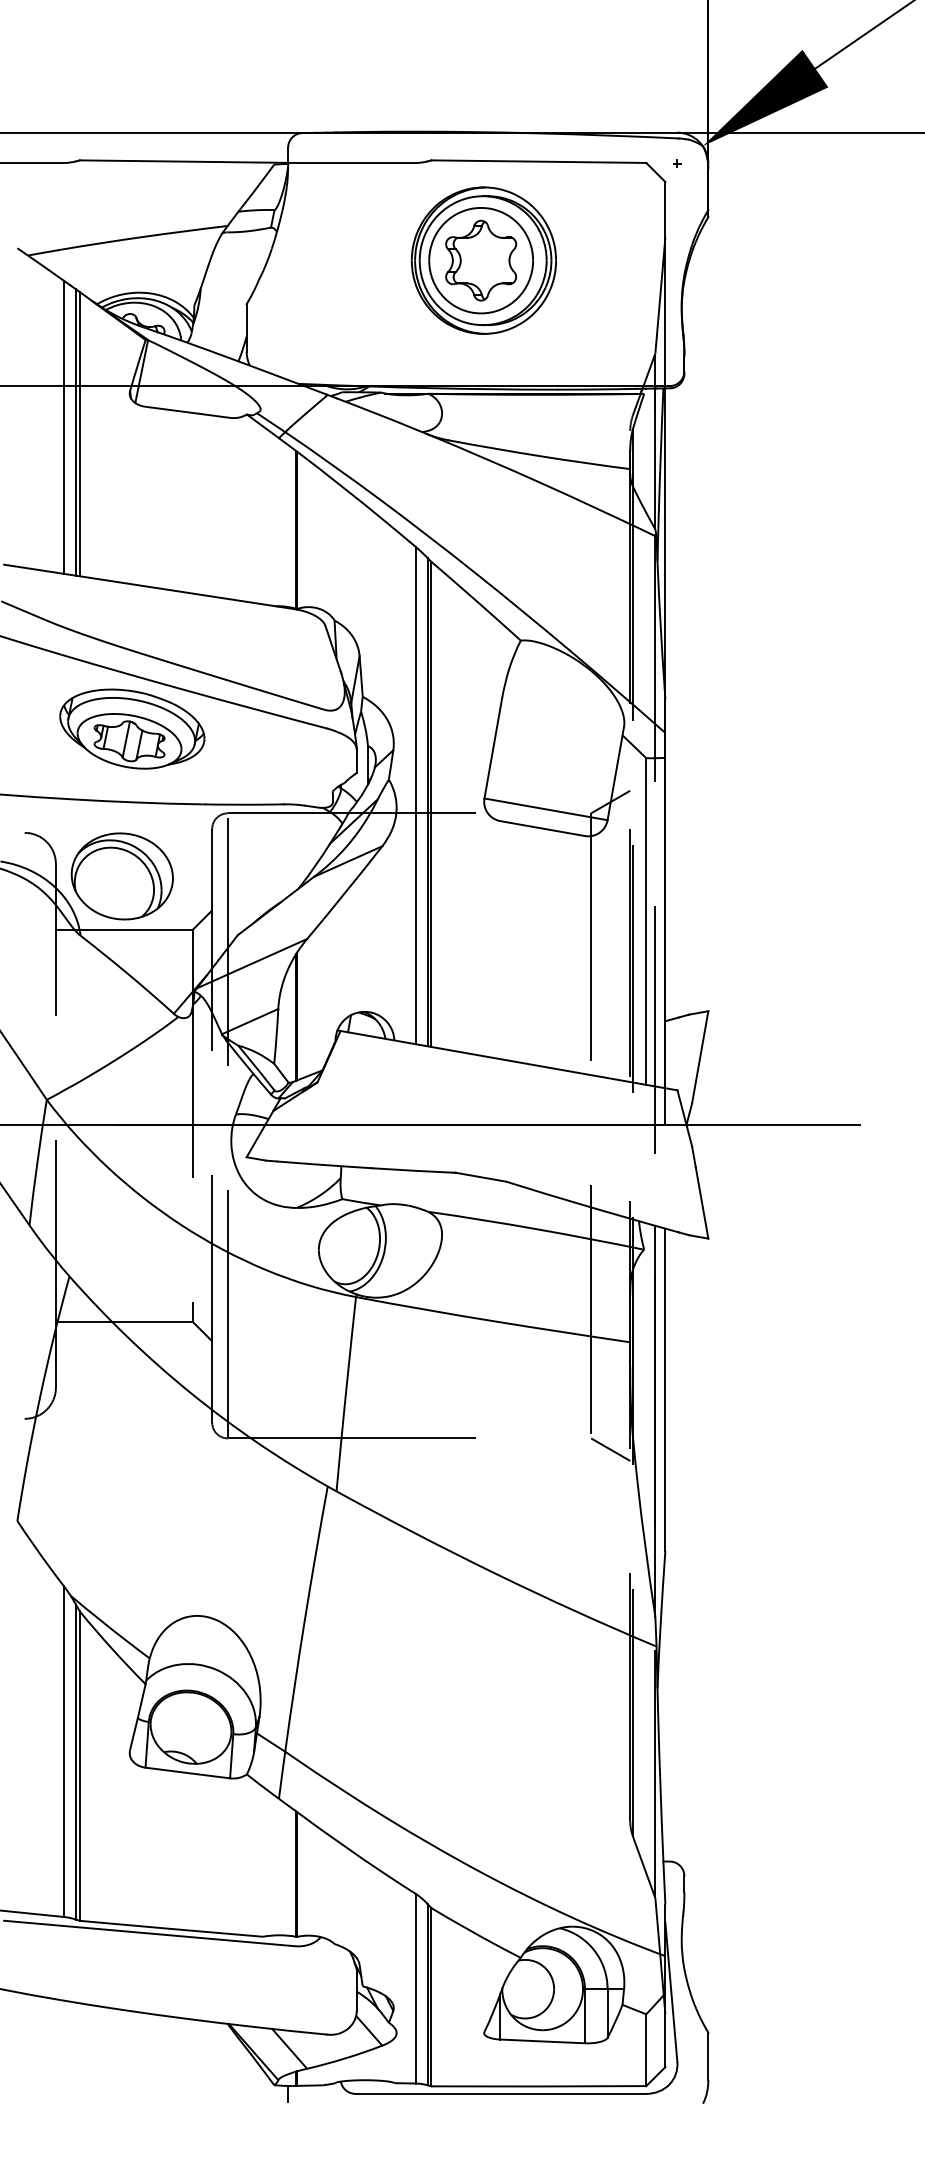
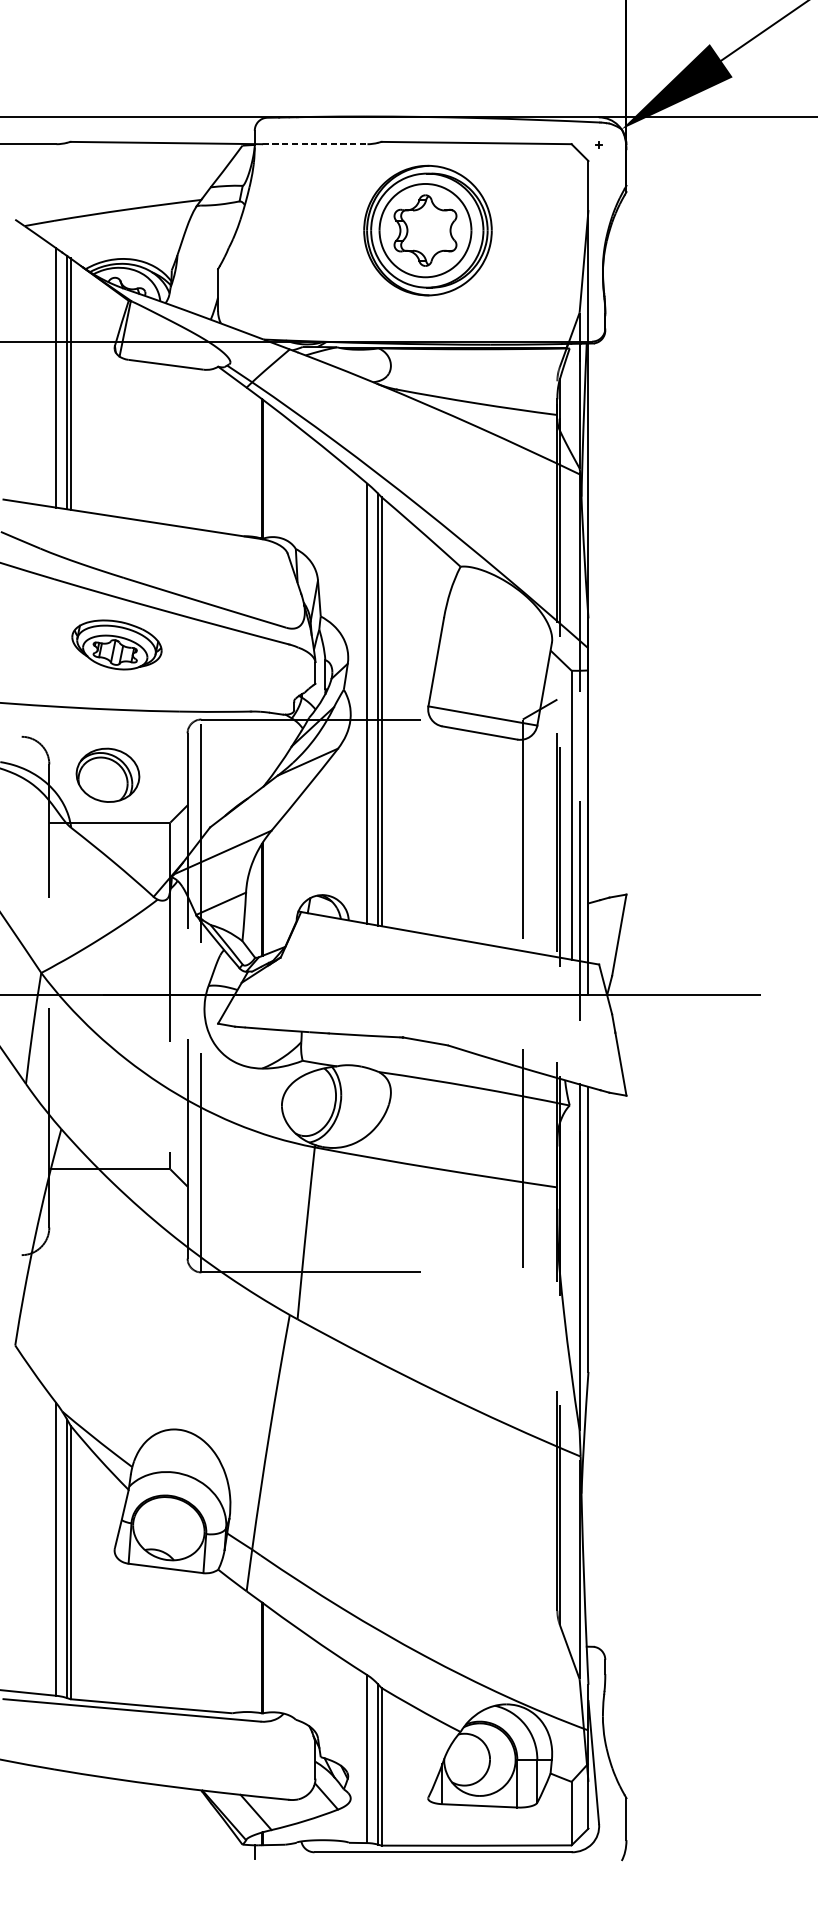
line: (356, 162) -> (315, 143), solid -> dashed
part: (132, 728) -> (117, 644), size x0.7
part: (121, 876) -> (107, 775), size x0.7
line: (610, 1449) -> (539, 1282), removed

